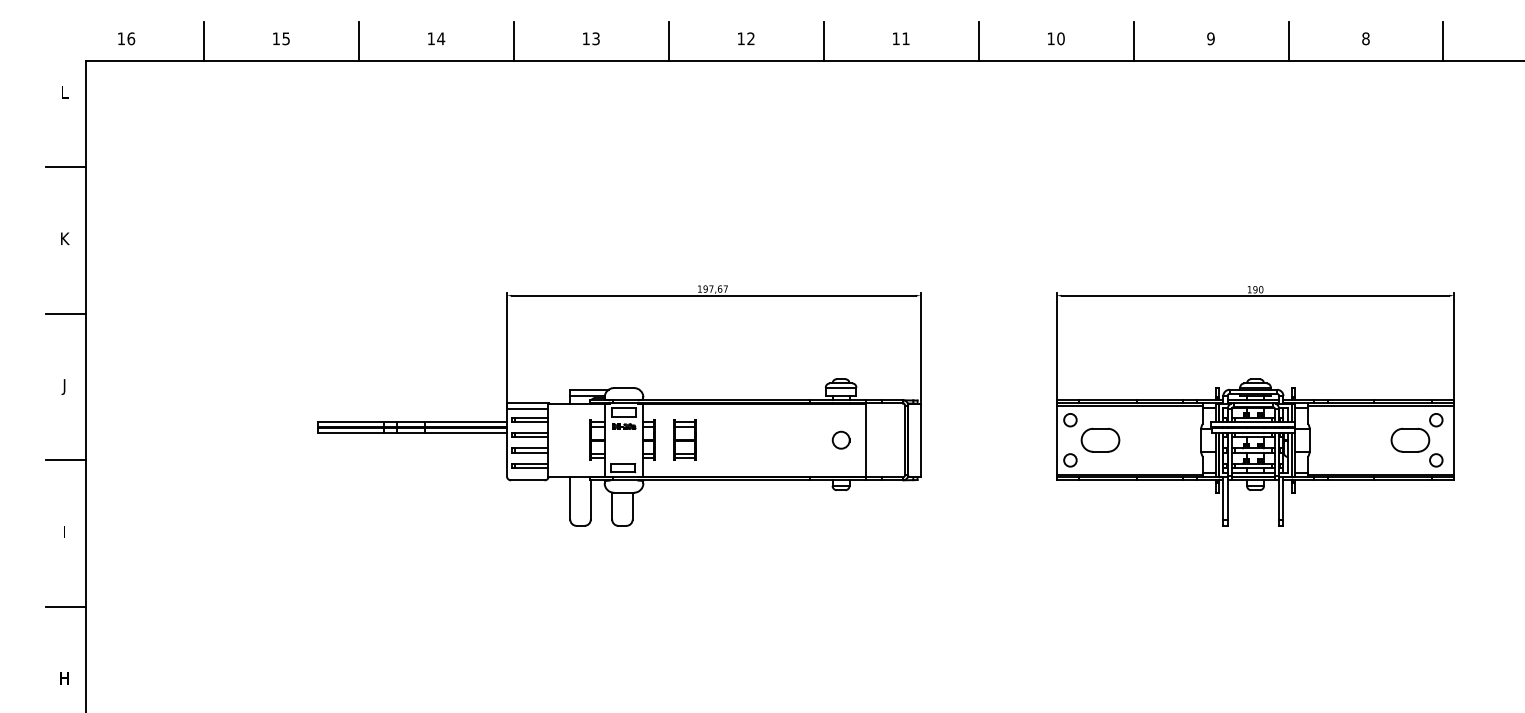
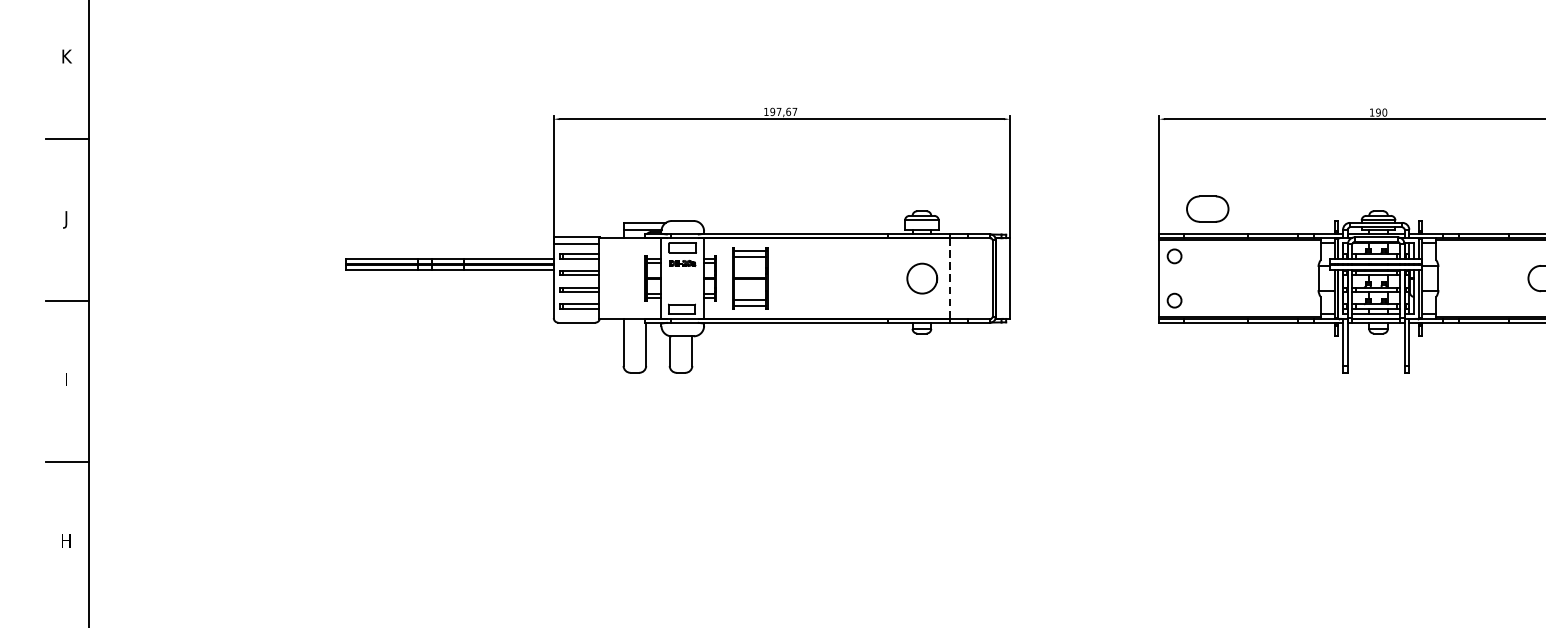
part: (684, 439) -> (749, 277), size x1.4
part: (840, 439) -> (921, 277), size x1.6
part: (1100, 439) -> (1207, 208), moved
line: (866, 440) -> (949, 278), solid -> dashed

